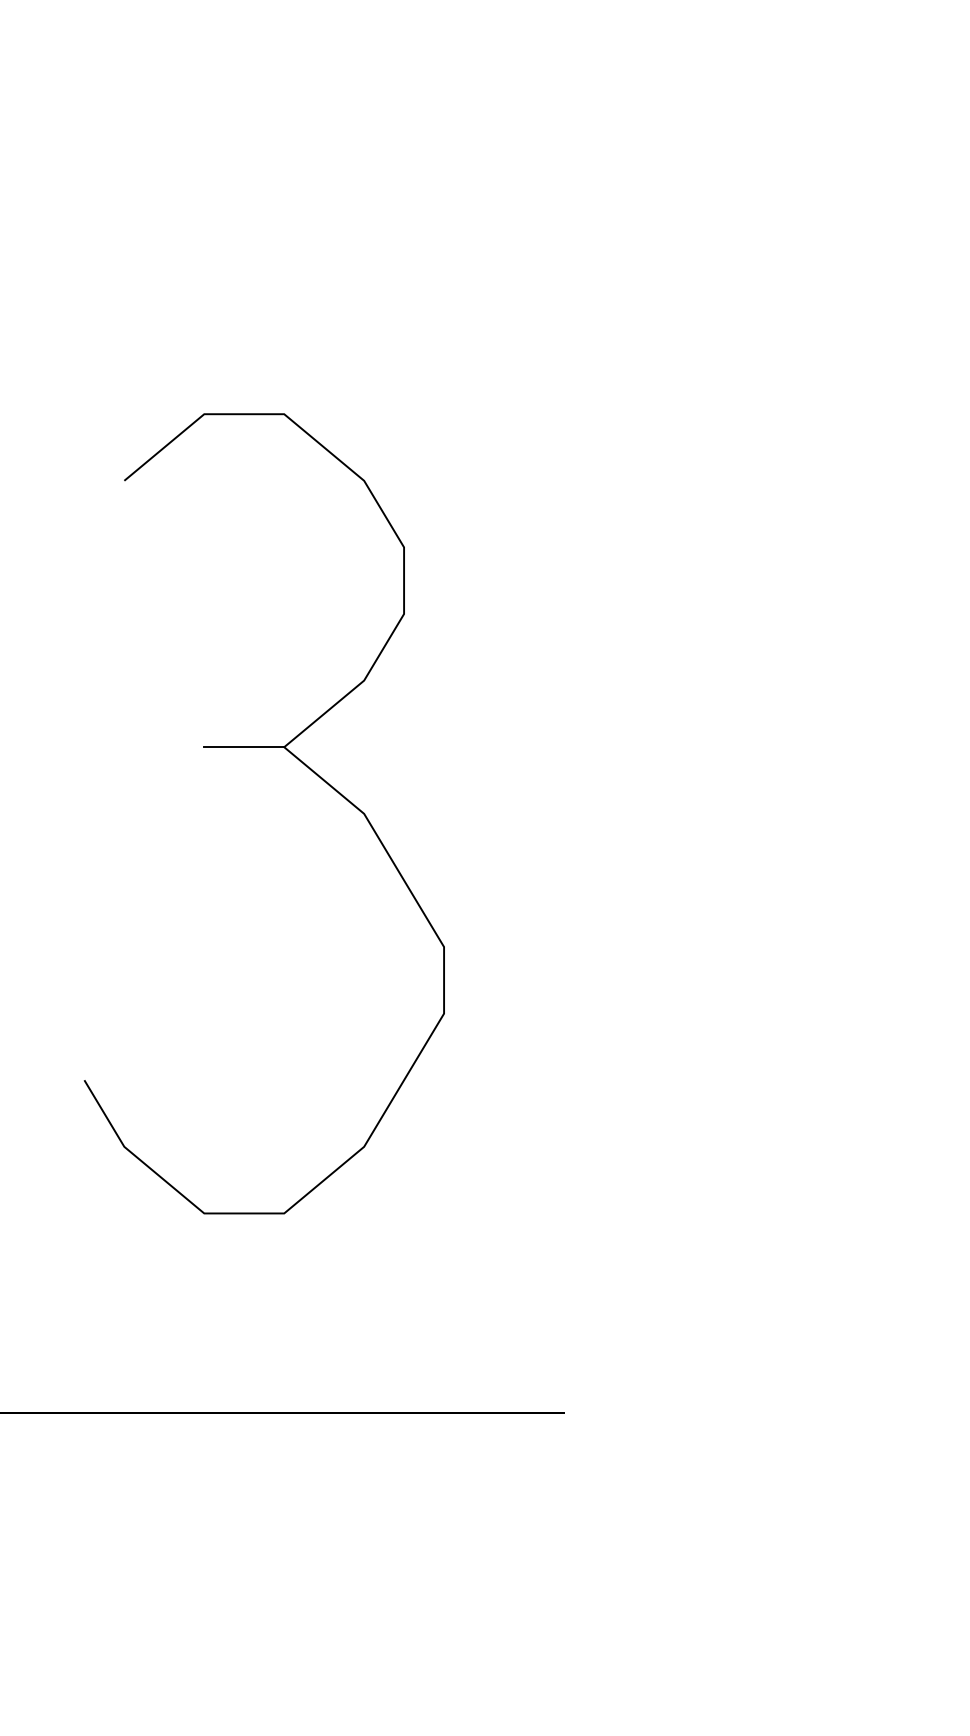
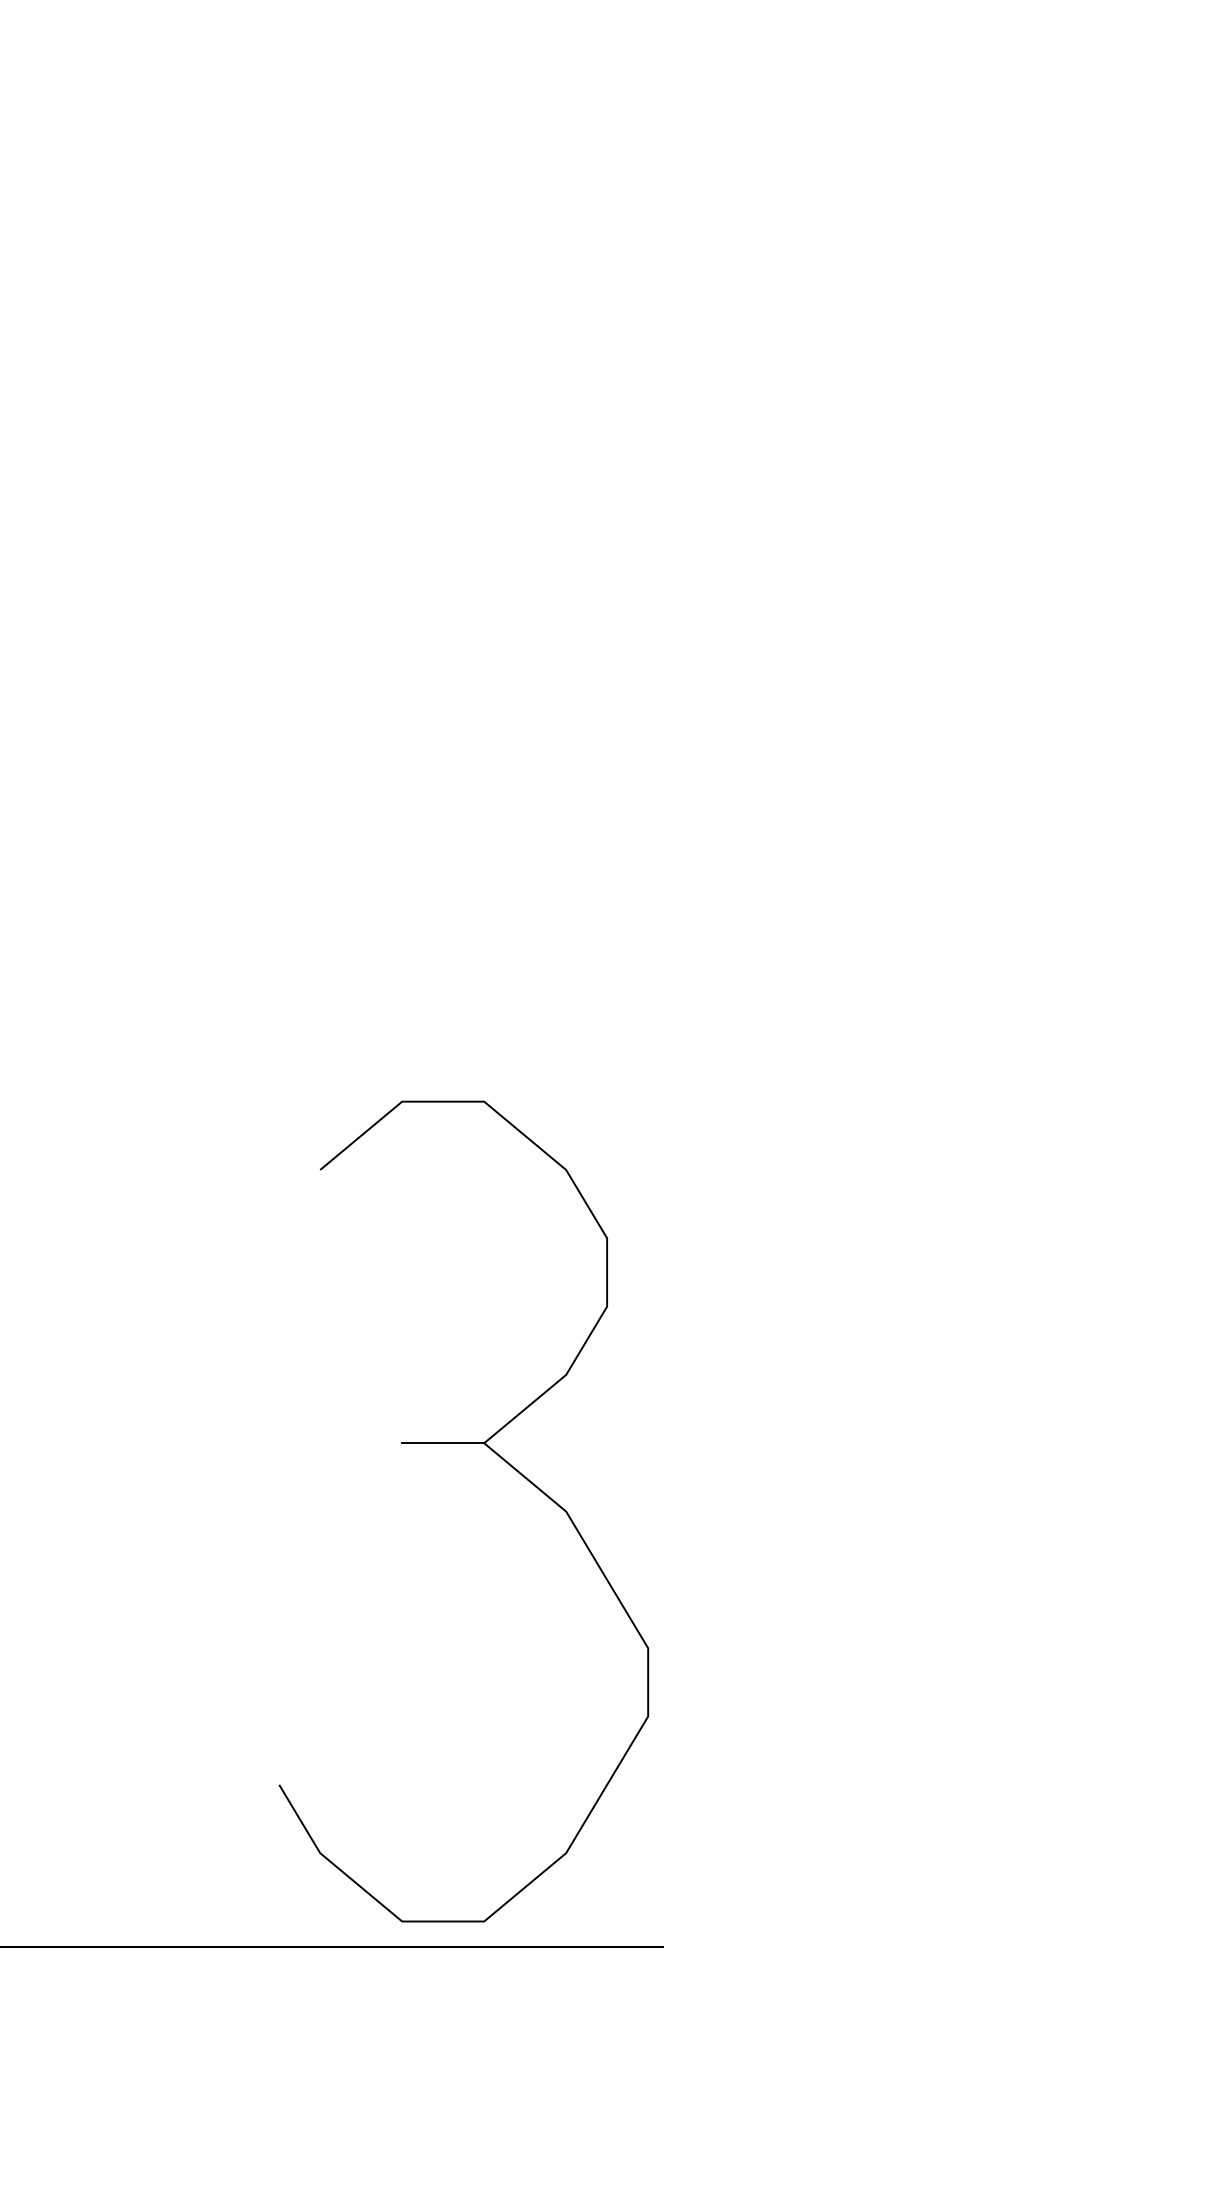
part: (305, 766) -> (506, 1463), moved

